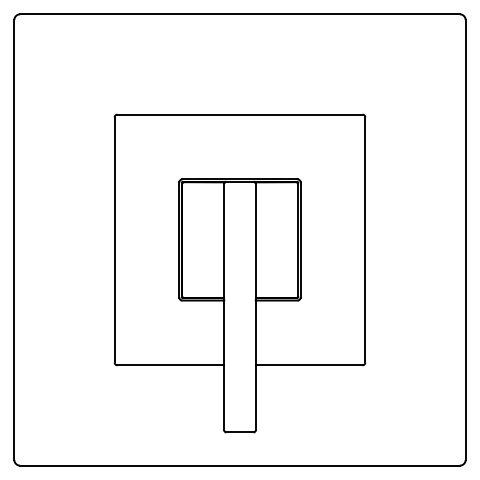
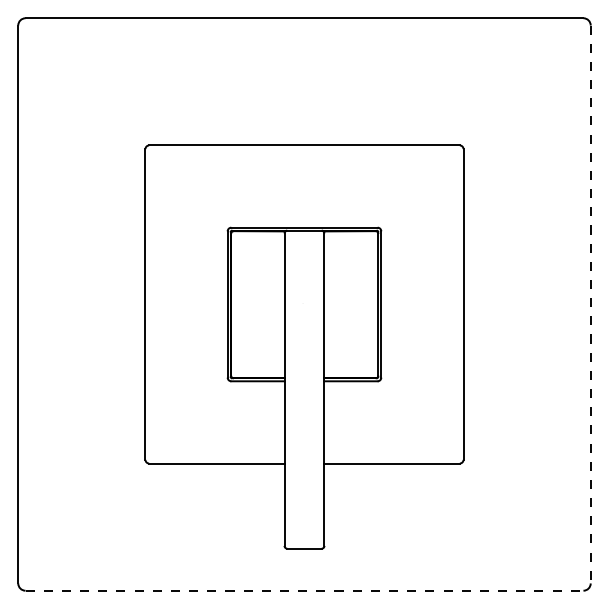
line: (465, 240) -> (590, 304), solid -> dashed
line: (240, 465) -> (304, 590), solid -> dashed

